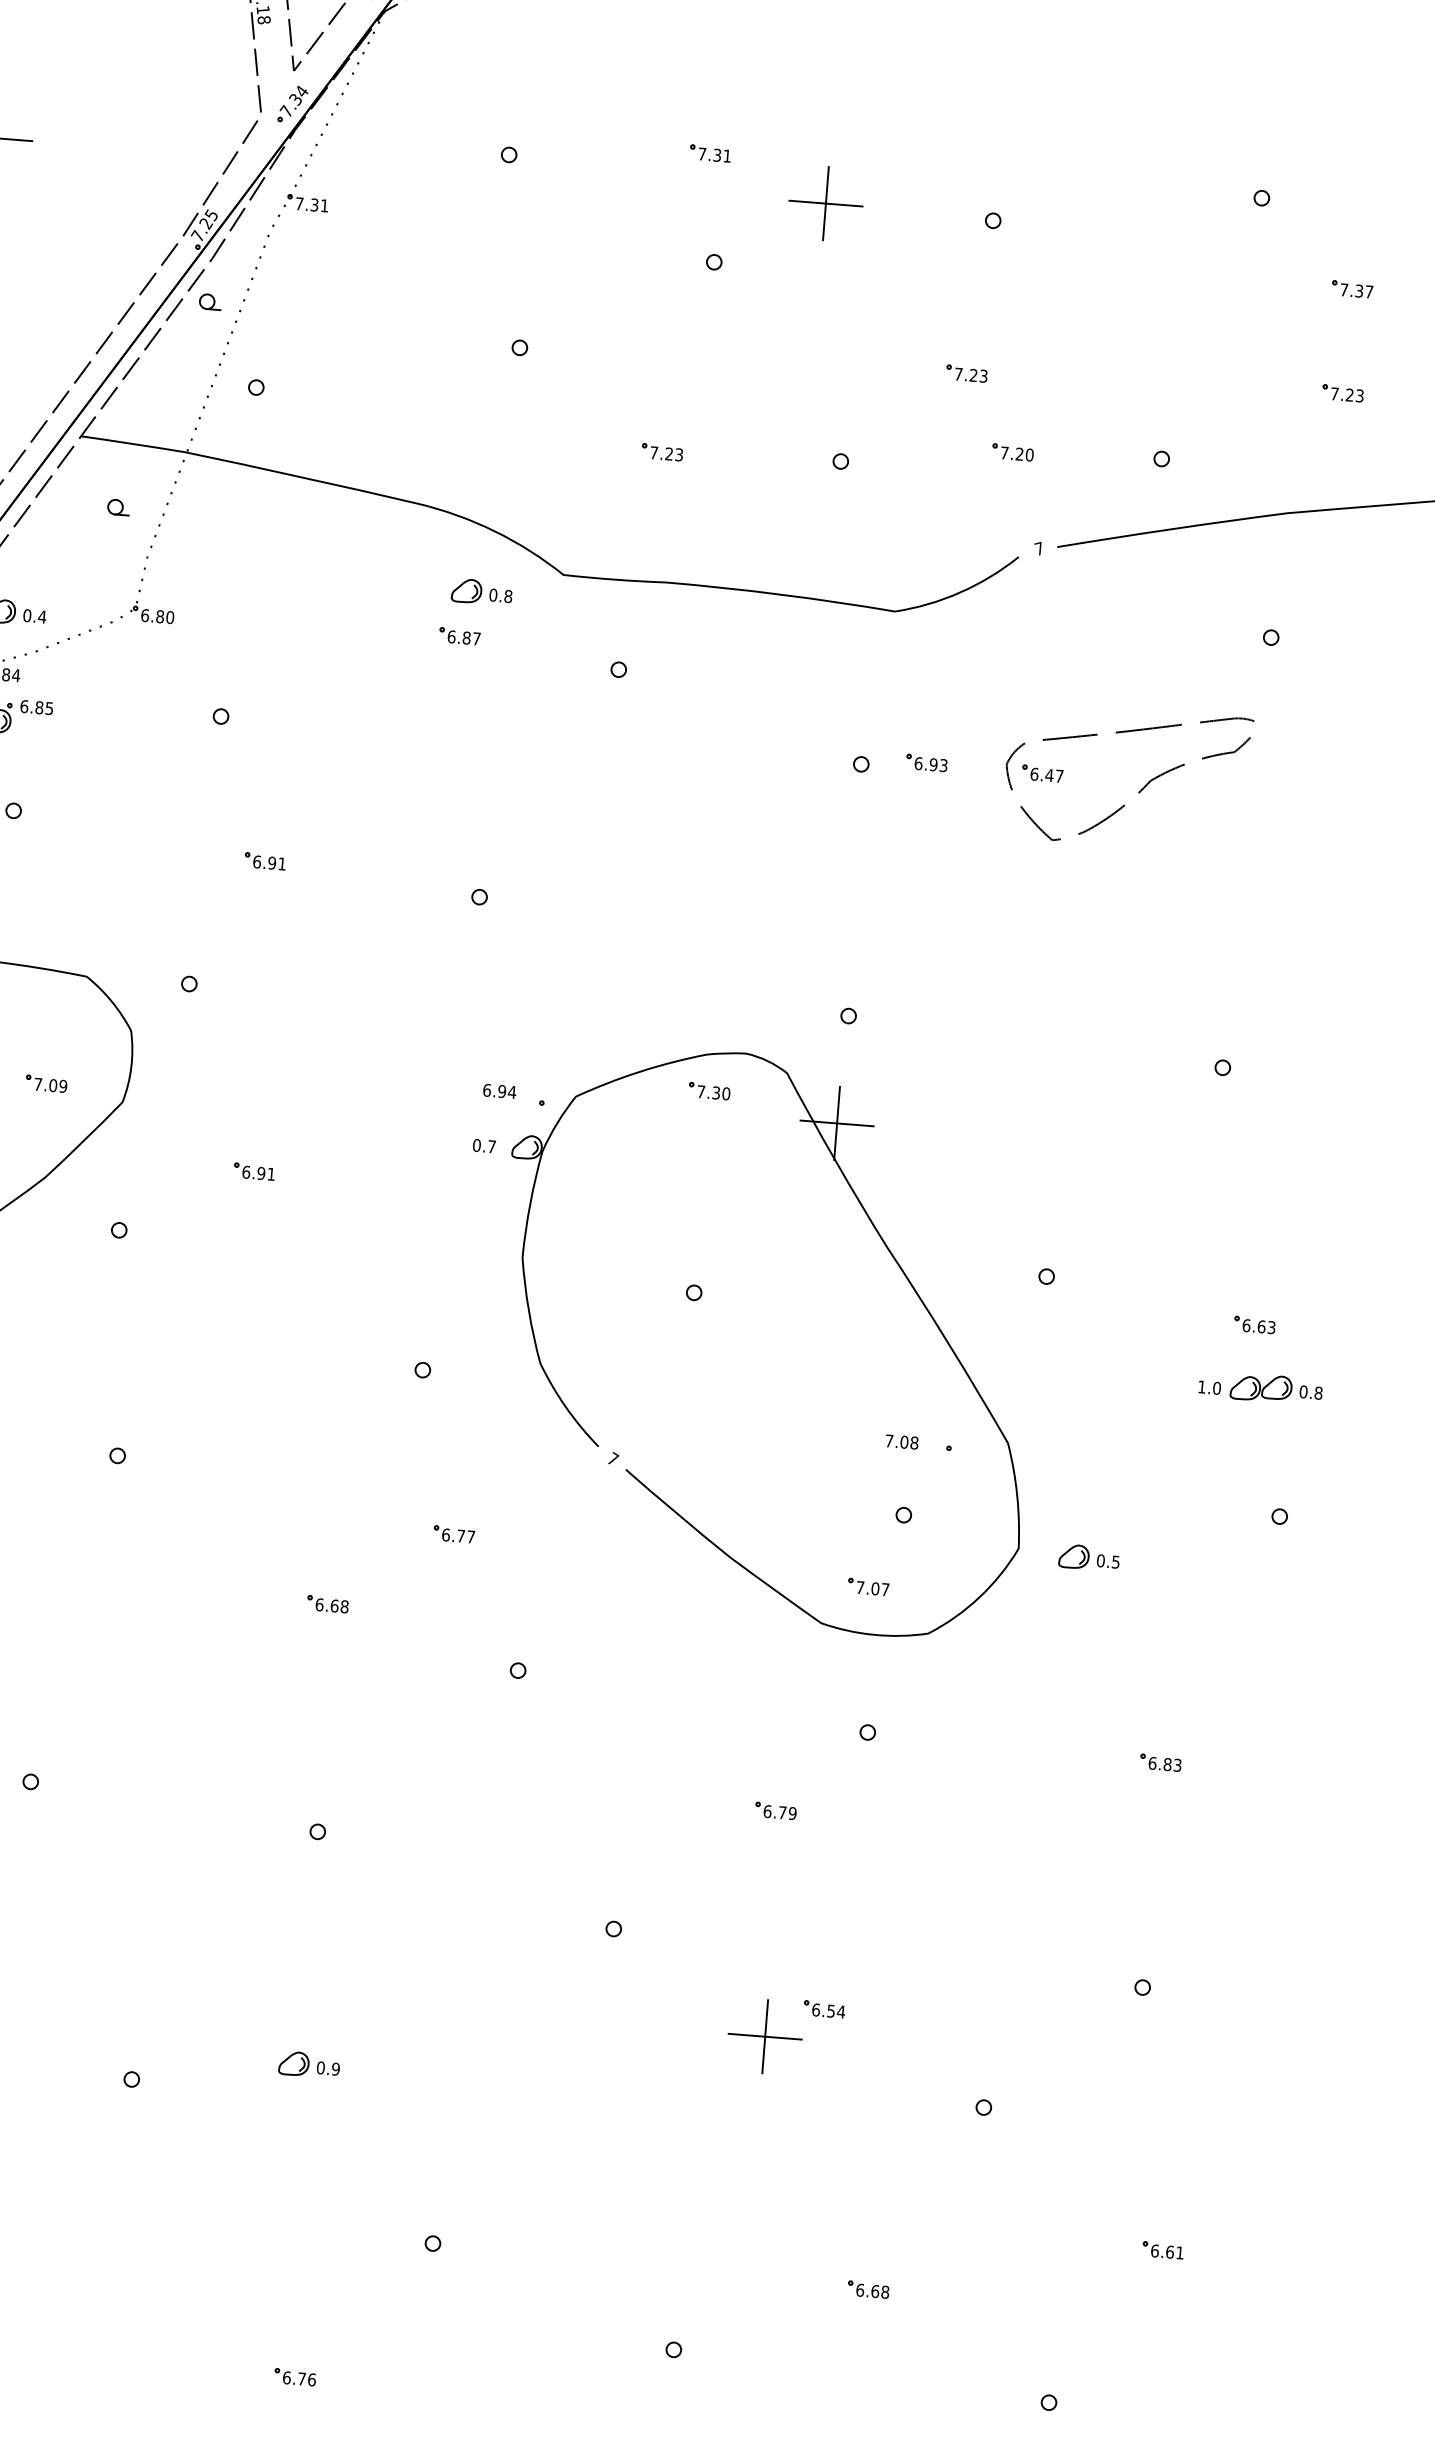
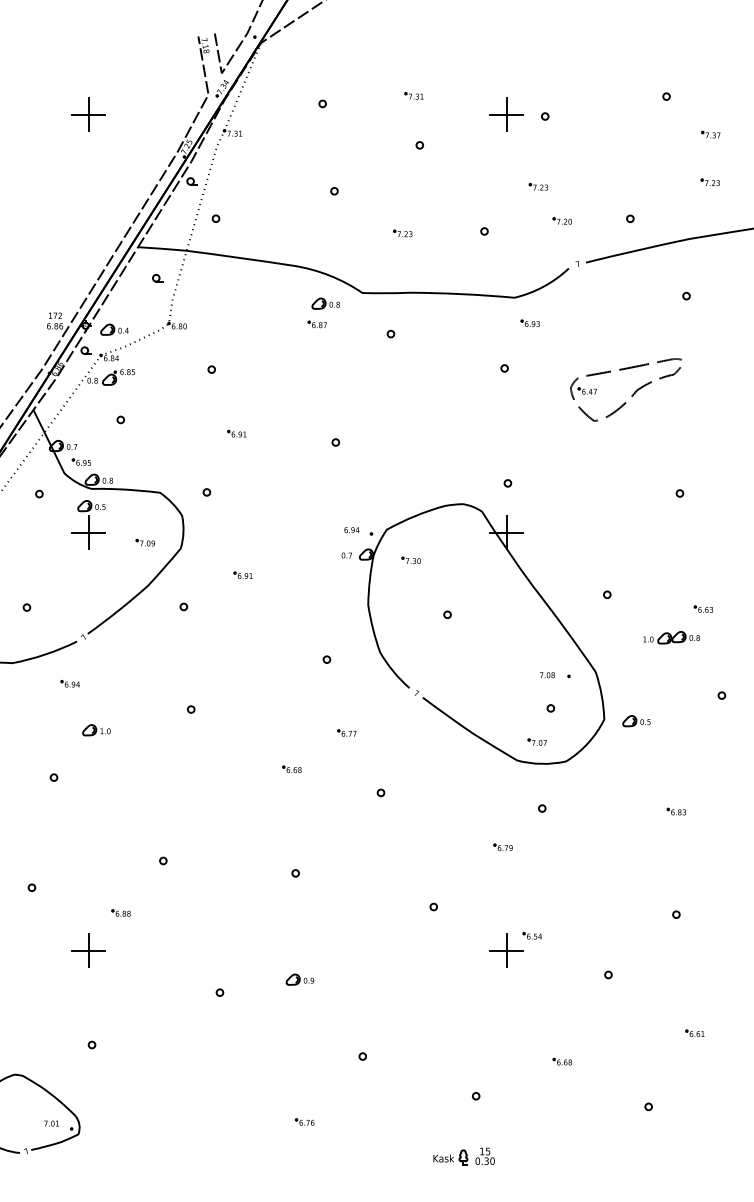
part: (825, 203) -> (506, 114), moved
part: (925, 760) -> (529, 322), moved
part: (1138, 790) -> (631, 395), moved
part: (707, 1090) -> (410, 560), moved
part: (1260, 1387) -> (671, 637), moved

